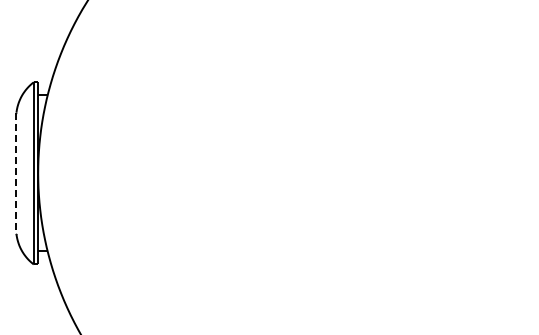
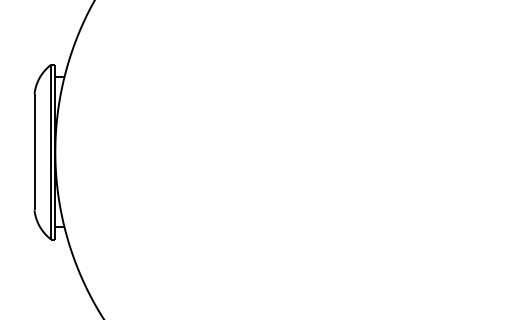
line: (16, 173) -> (34, 152), dashed -> solid

